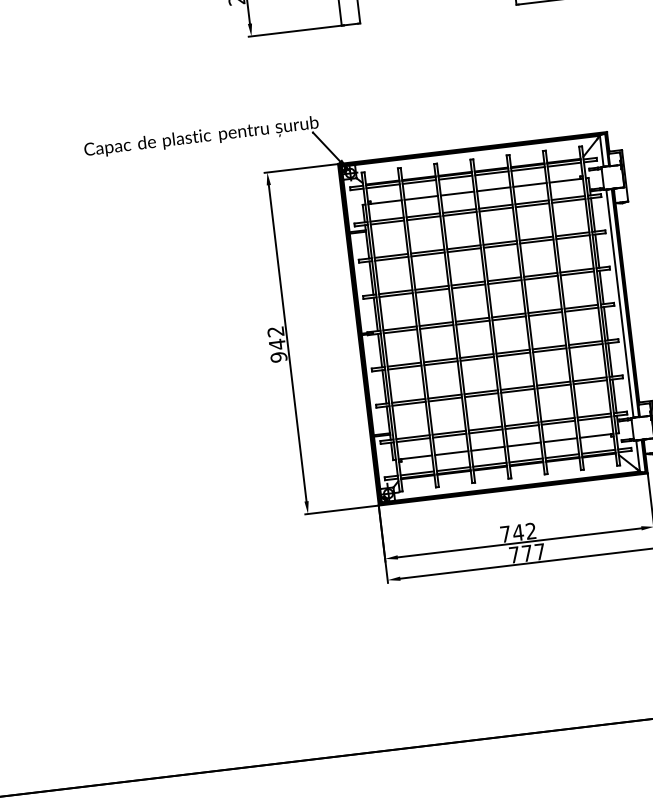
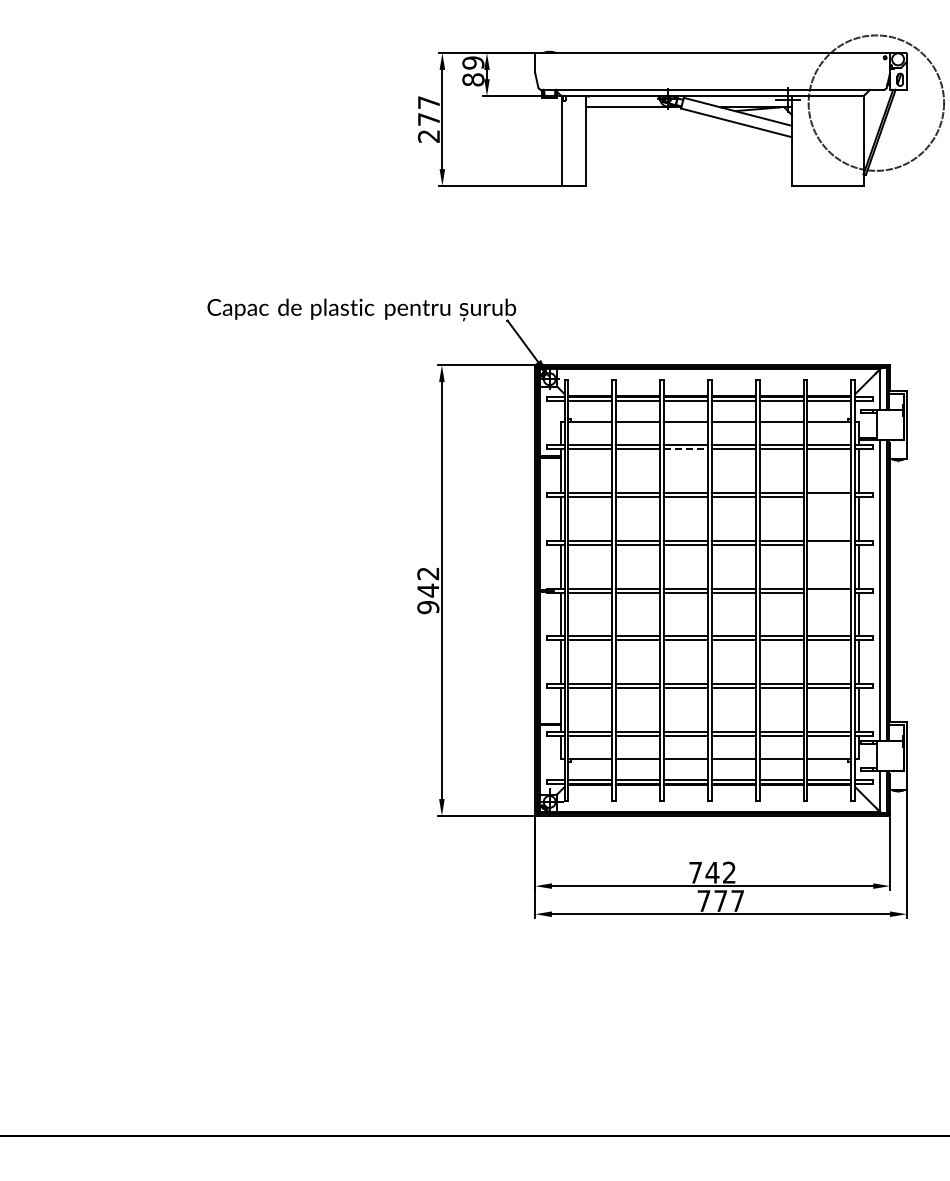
line: (460, 214) -> (686, 449), solid -> dashed
line: (573, 236) -> (829, 496), removed
line: (577, 273) -> (829, 544), removed
line: (581, 309) -> (829, 592), removed

